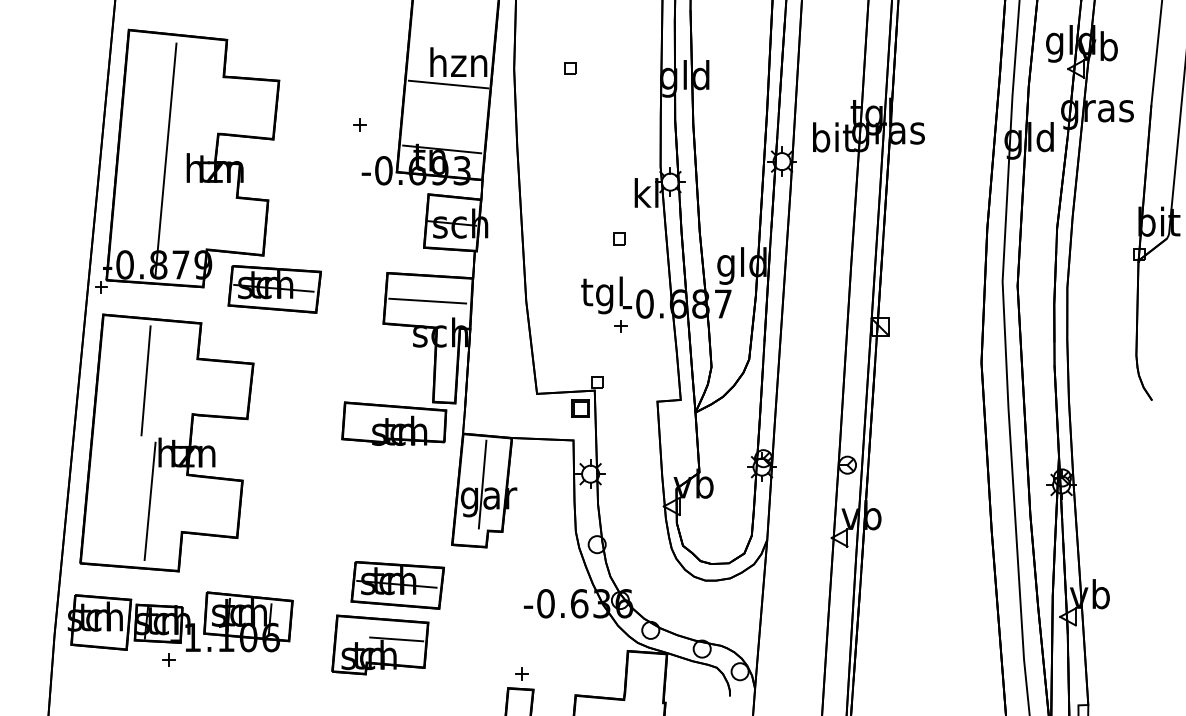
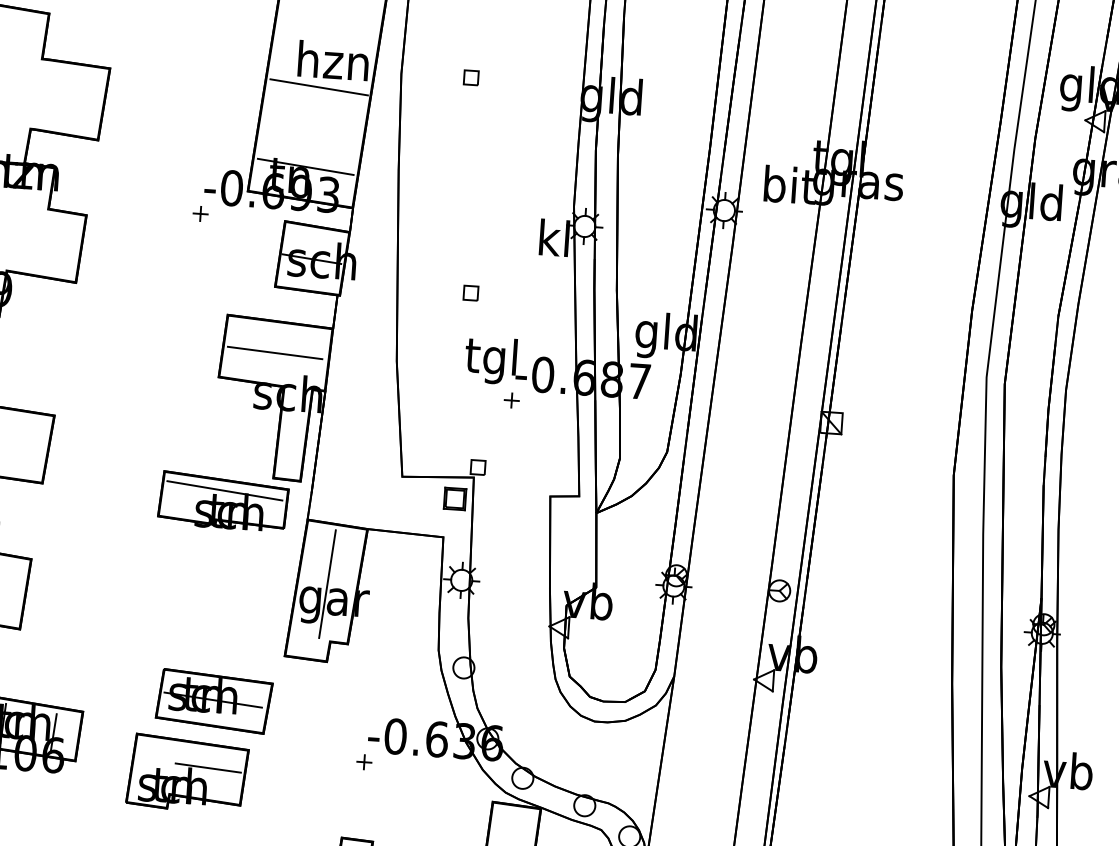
part: (359, 124) -> (200, 213), moved
part: (619, 238) -> (471, 292), moved
part: (274, 289) -> (86, 325), removed
line: (394, 414) -> (224, 490), added
part: (521, 673) -> (363, 761), moved

